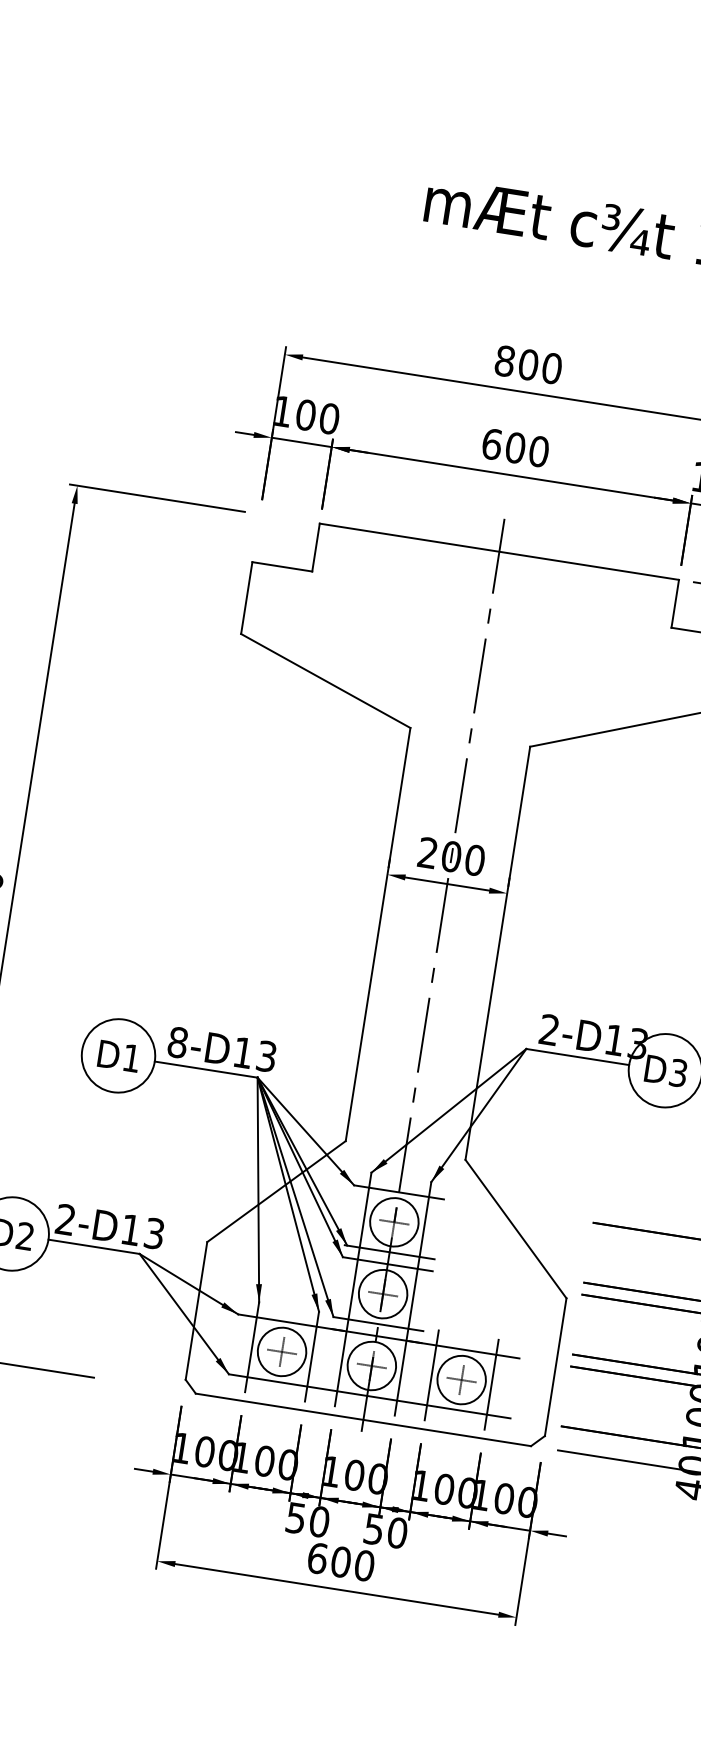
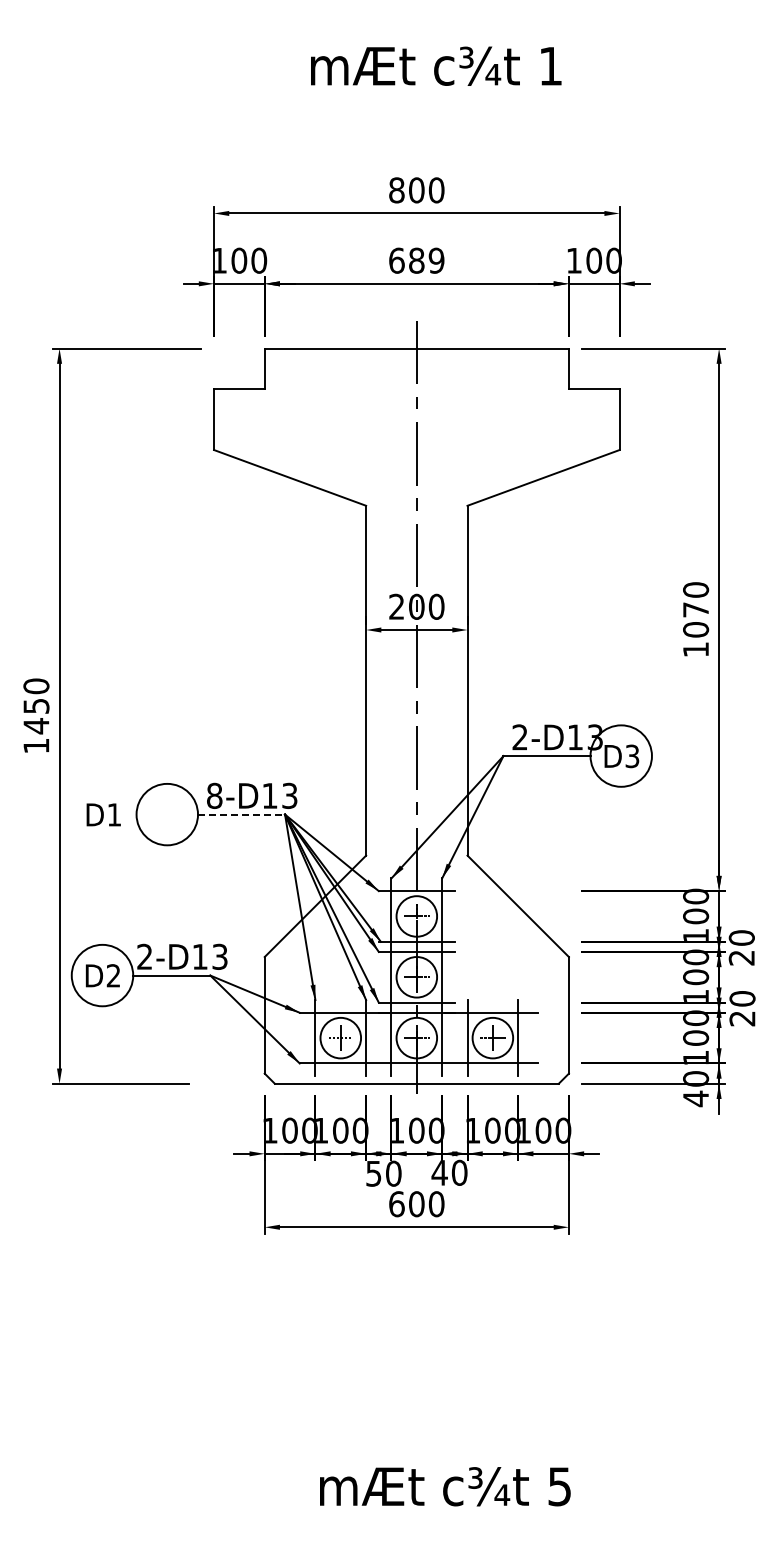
text: (527, 449) -> (426, 260), 600 -> 689
text: (118, 1055) -> (103, 814), moved
line: (206, 1069) -> (241, 814), solid -> dashed
text: (373, 1528) -> (439, 1172), 50 -> 40

